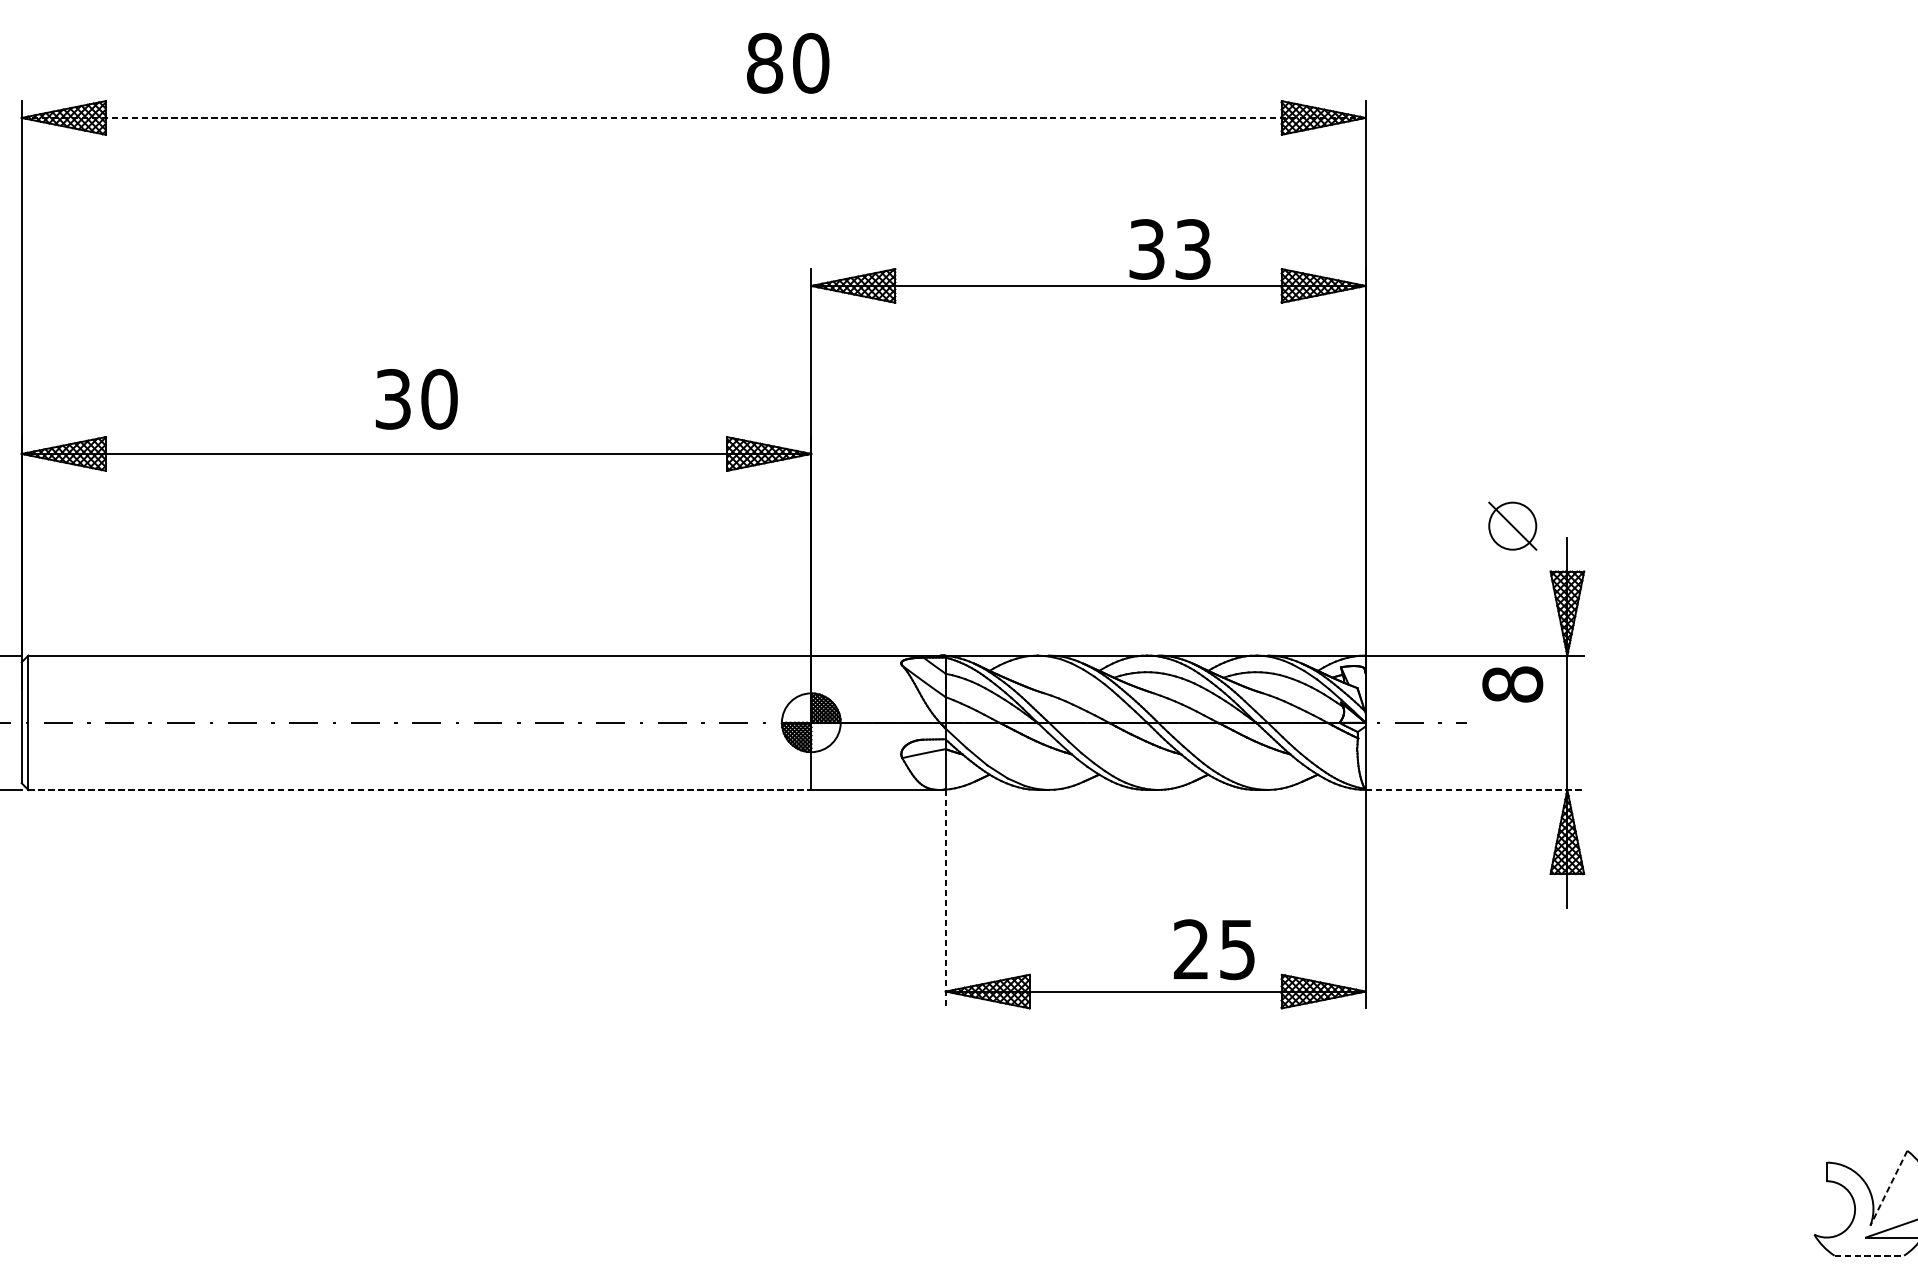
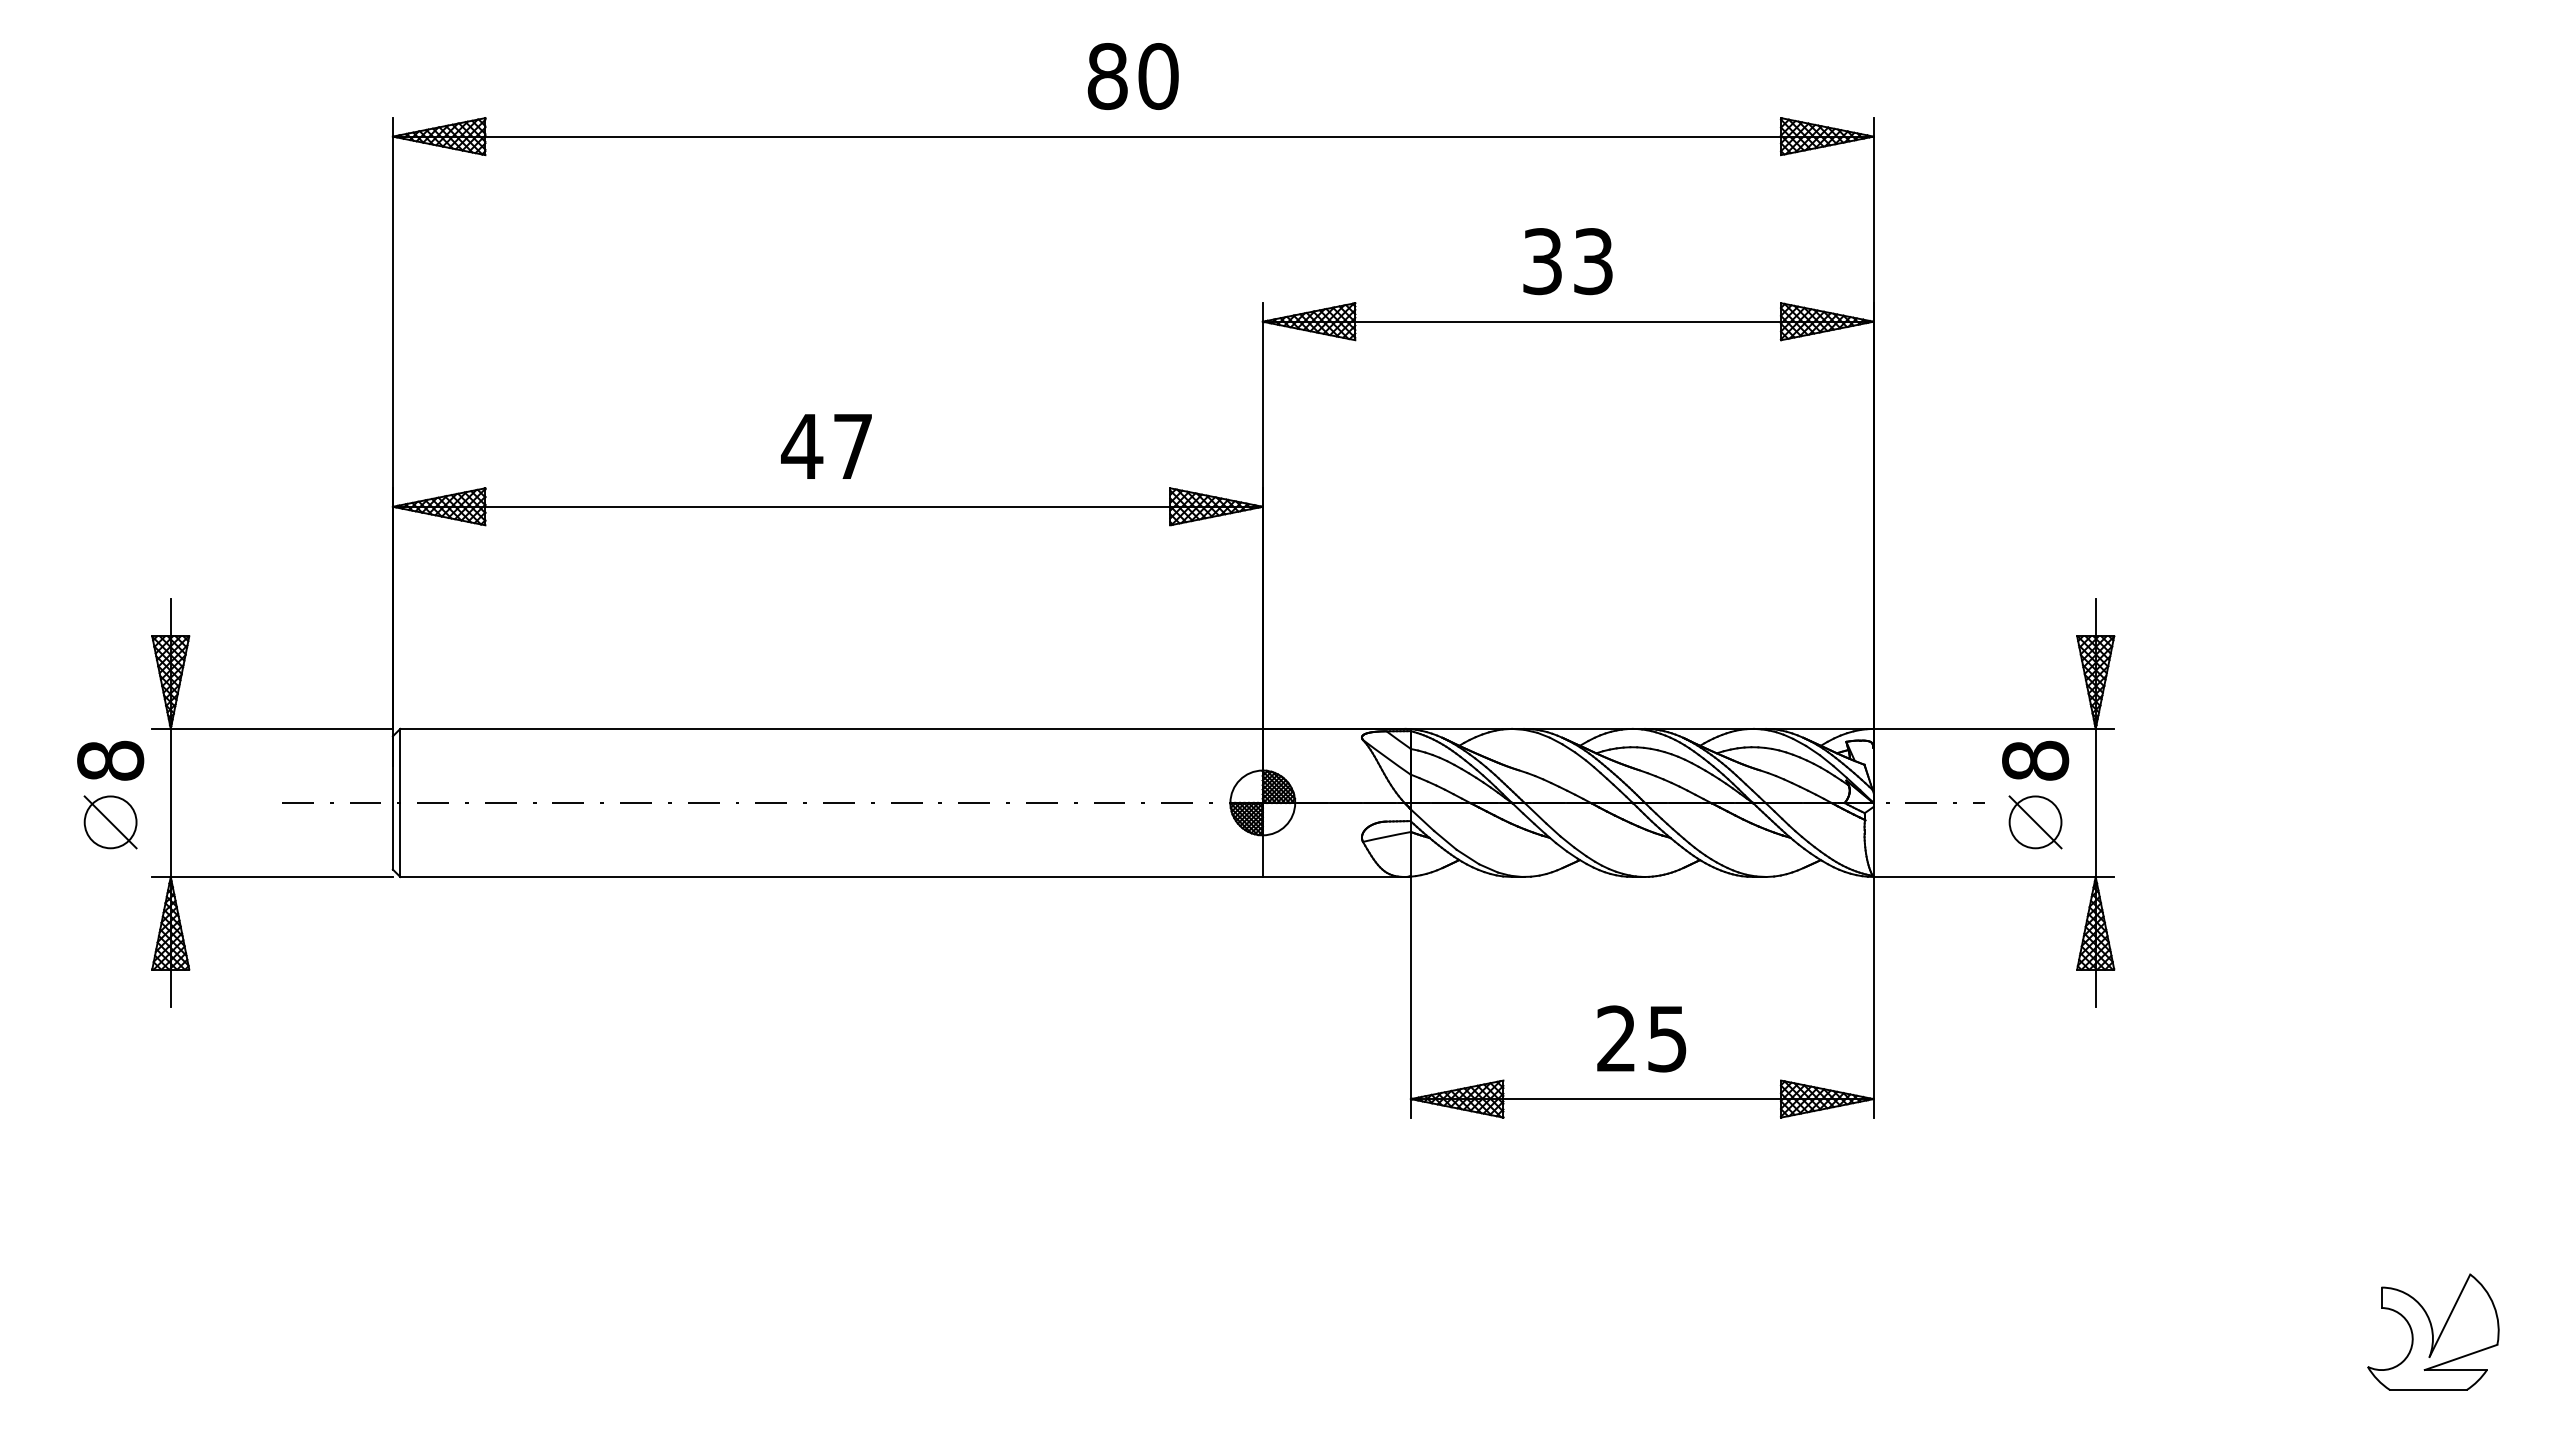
text: (787, 63) -> (1132, 76), moved
line: (693, 117) -> (1133, 136), dashed -> solid
text: (1169, 249) -> (1567, 261), moved
text: (416, 399) -> (827, 446), 30 -> 47
part: (1512, 526) -> (2035, 822), moved
line: (420, 789) -> (832, 876), dashed -> solid
line: (1475, 789) -> (1994, 876), dashed -> solid
line: (945, 899) -> (1410, 997), dashed -> solid
text: (1214, 949) -> (1641, 1038), moved
line: (1888, 1188) -> (2449, 1315), dashed -> solid
line: (1869, 1256) -> (2428, 1390), dashed -> solid

